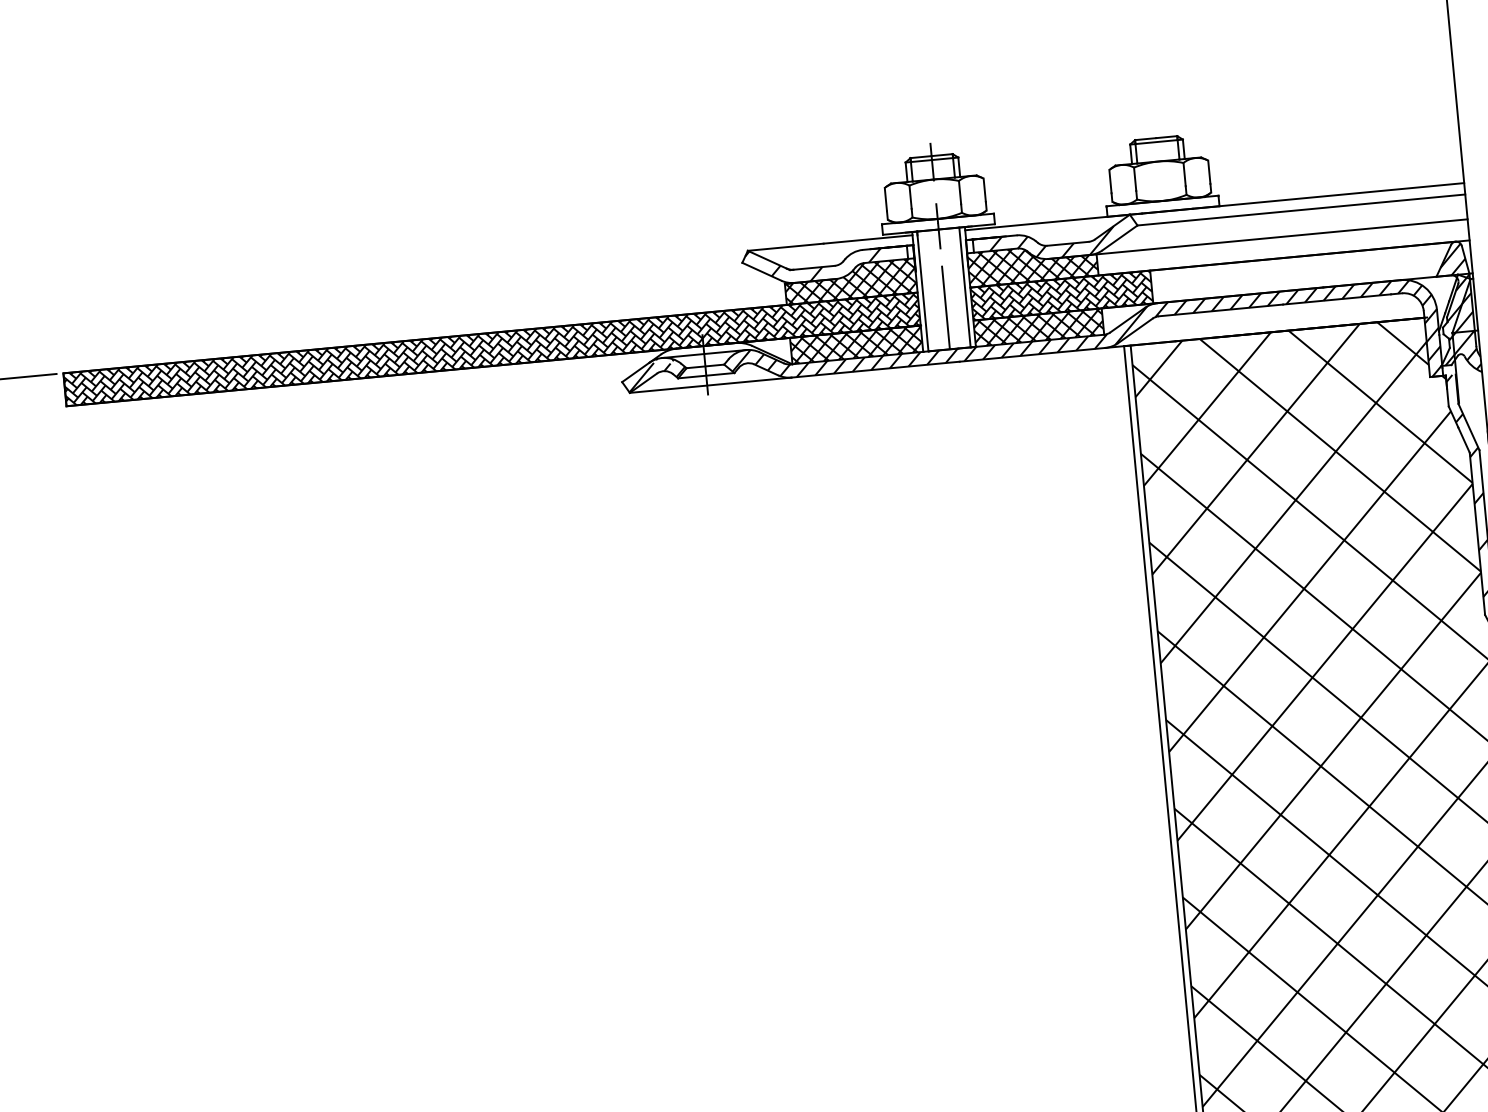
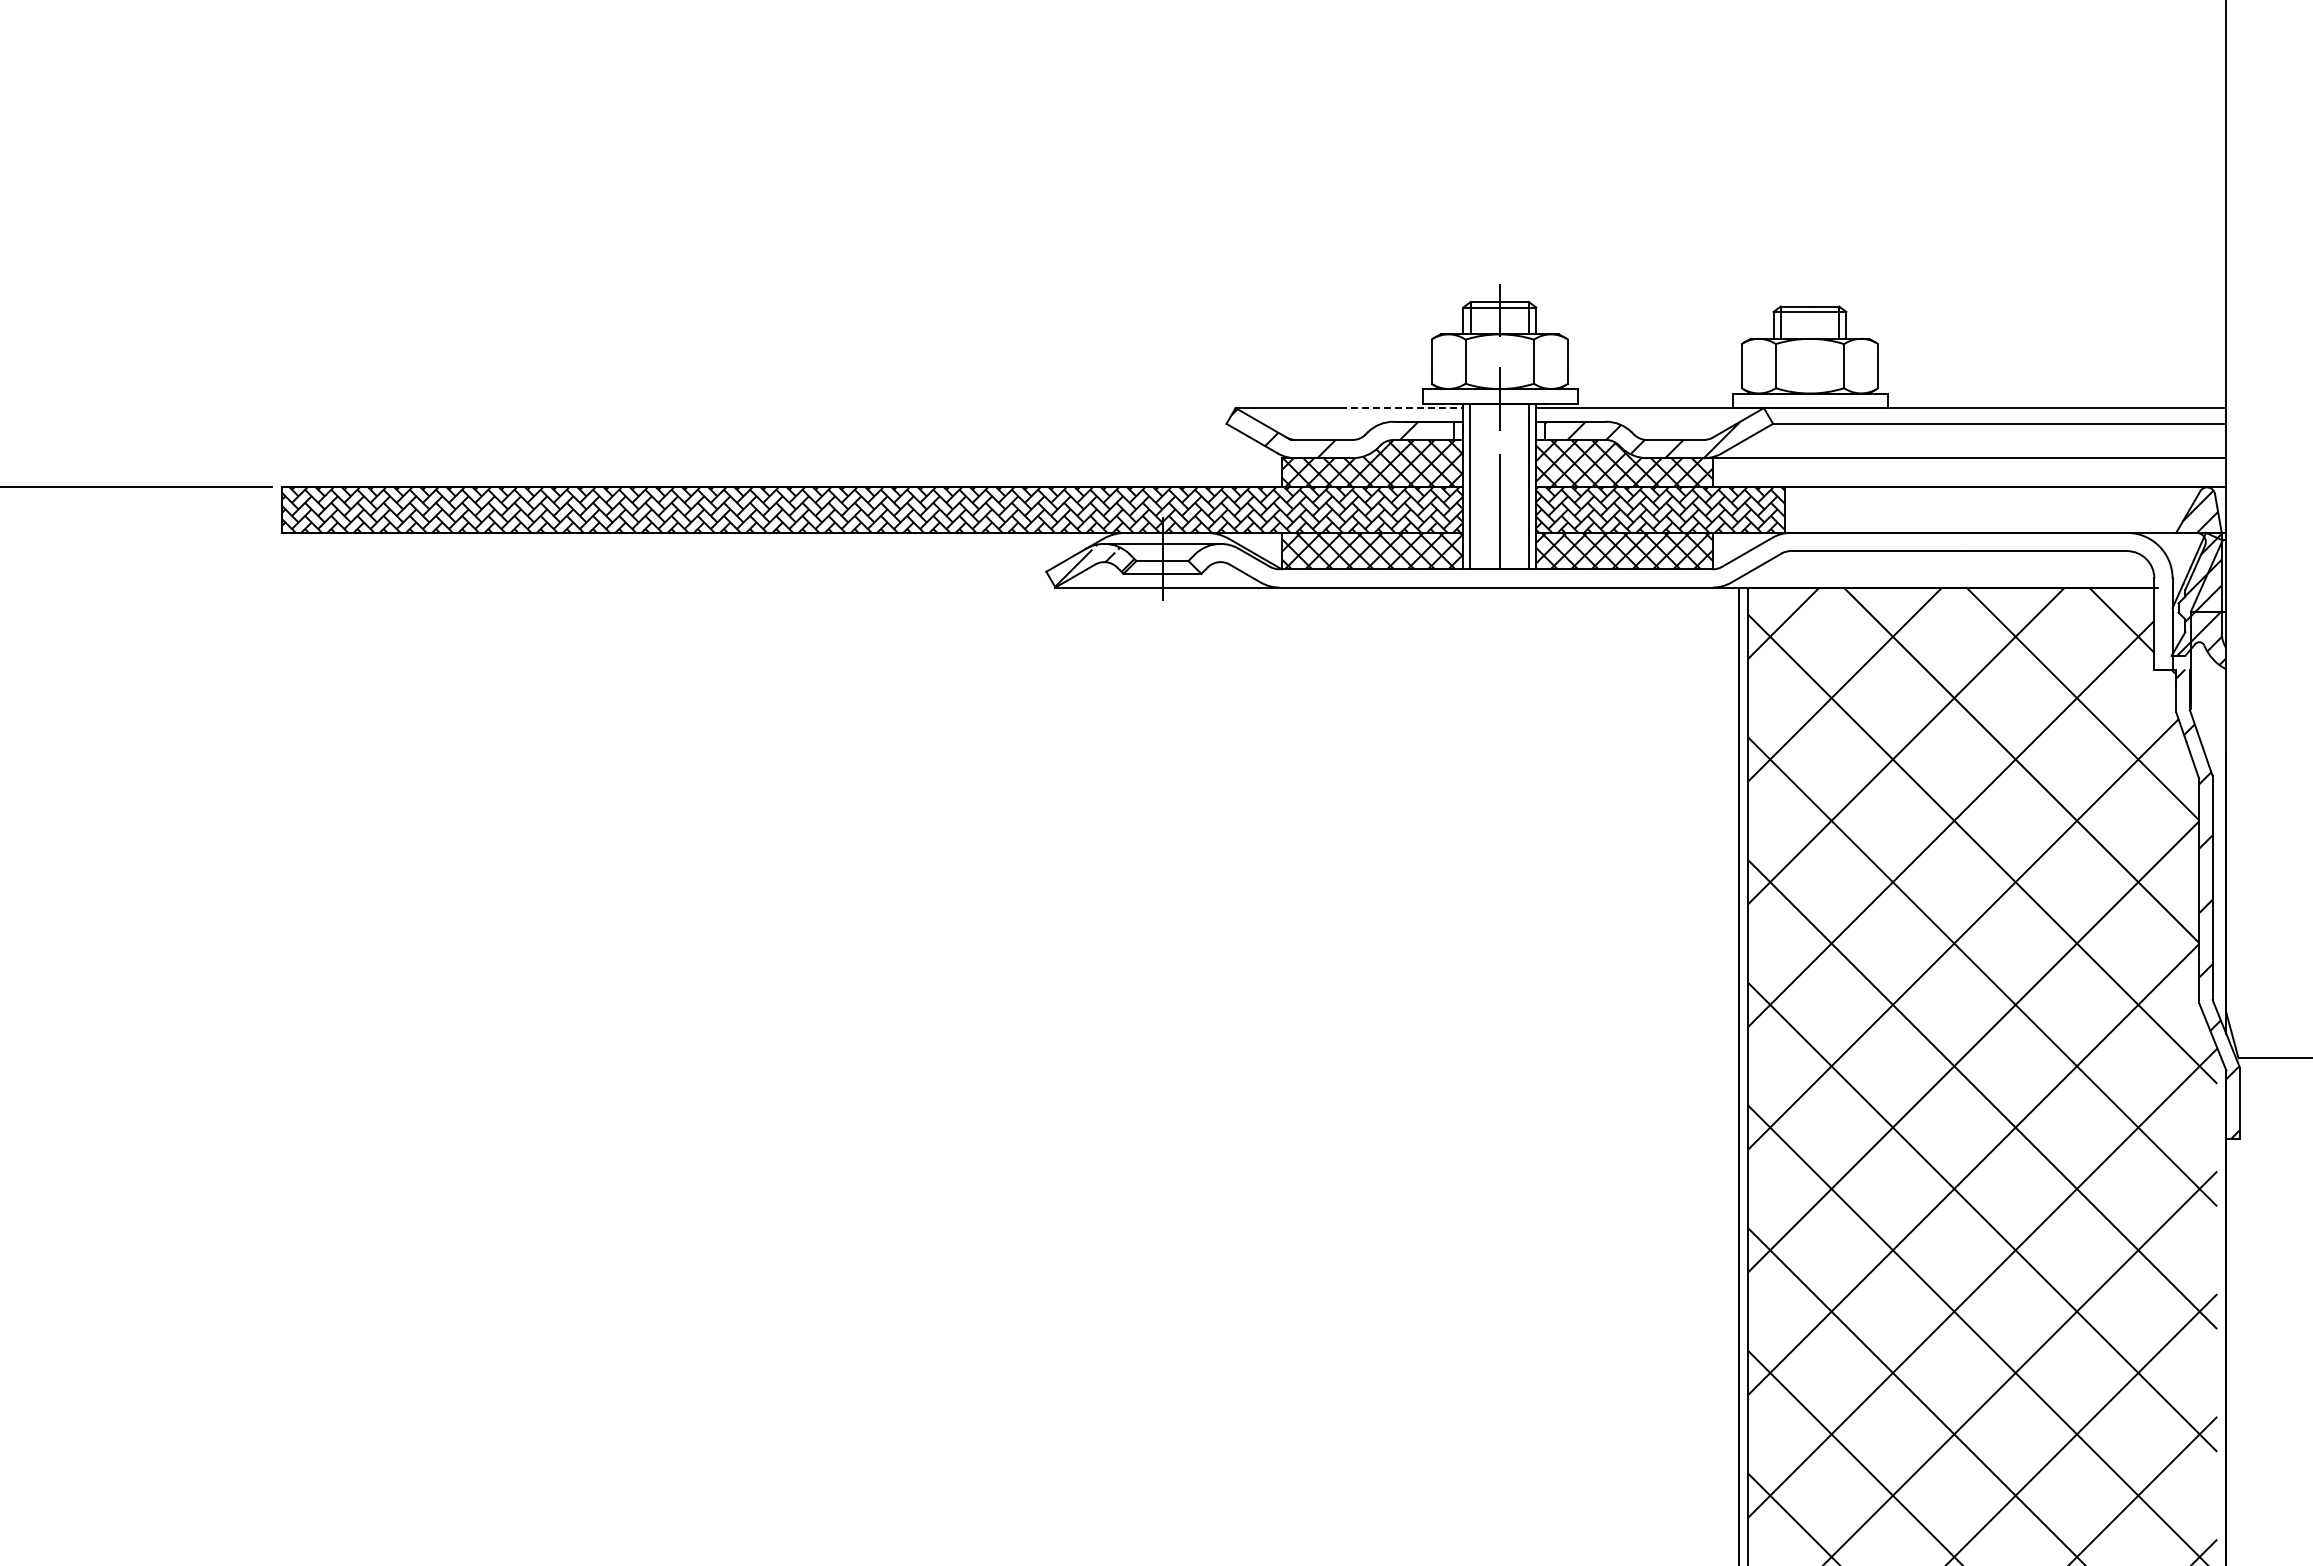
line: (868, 239) -> (1402, 408), solid -> dashed
hatch: (1086, 359) -> (1685, 600), removed

